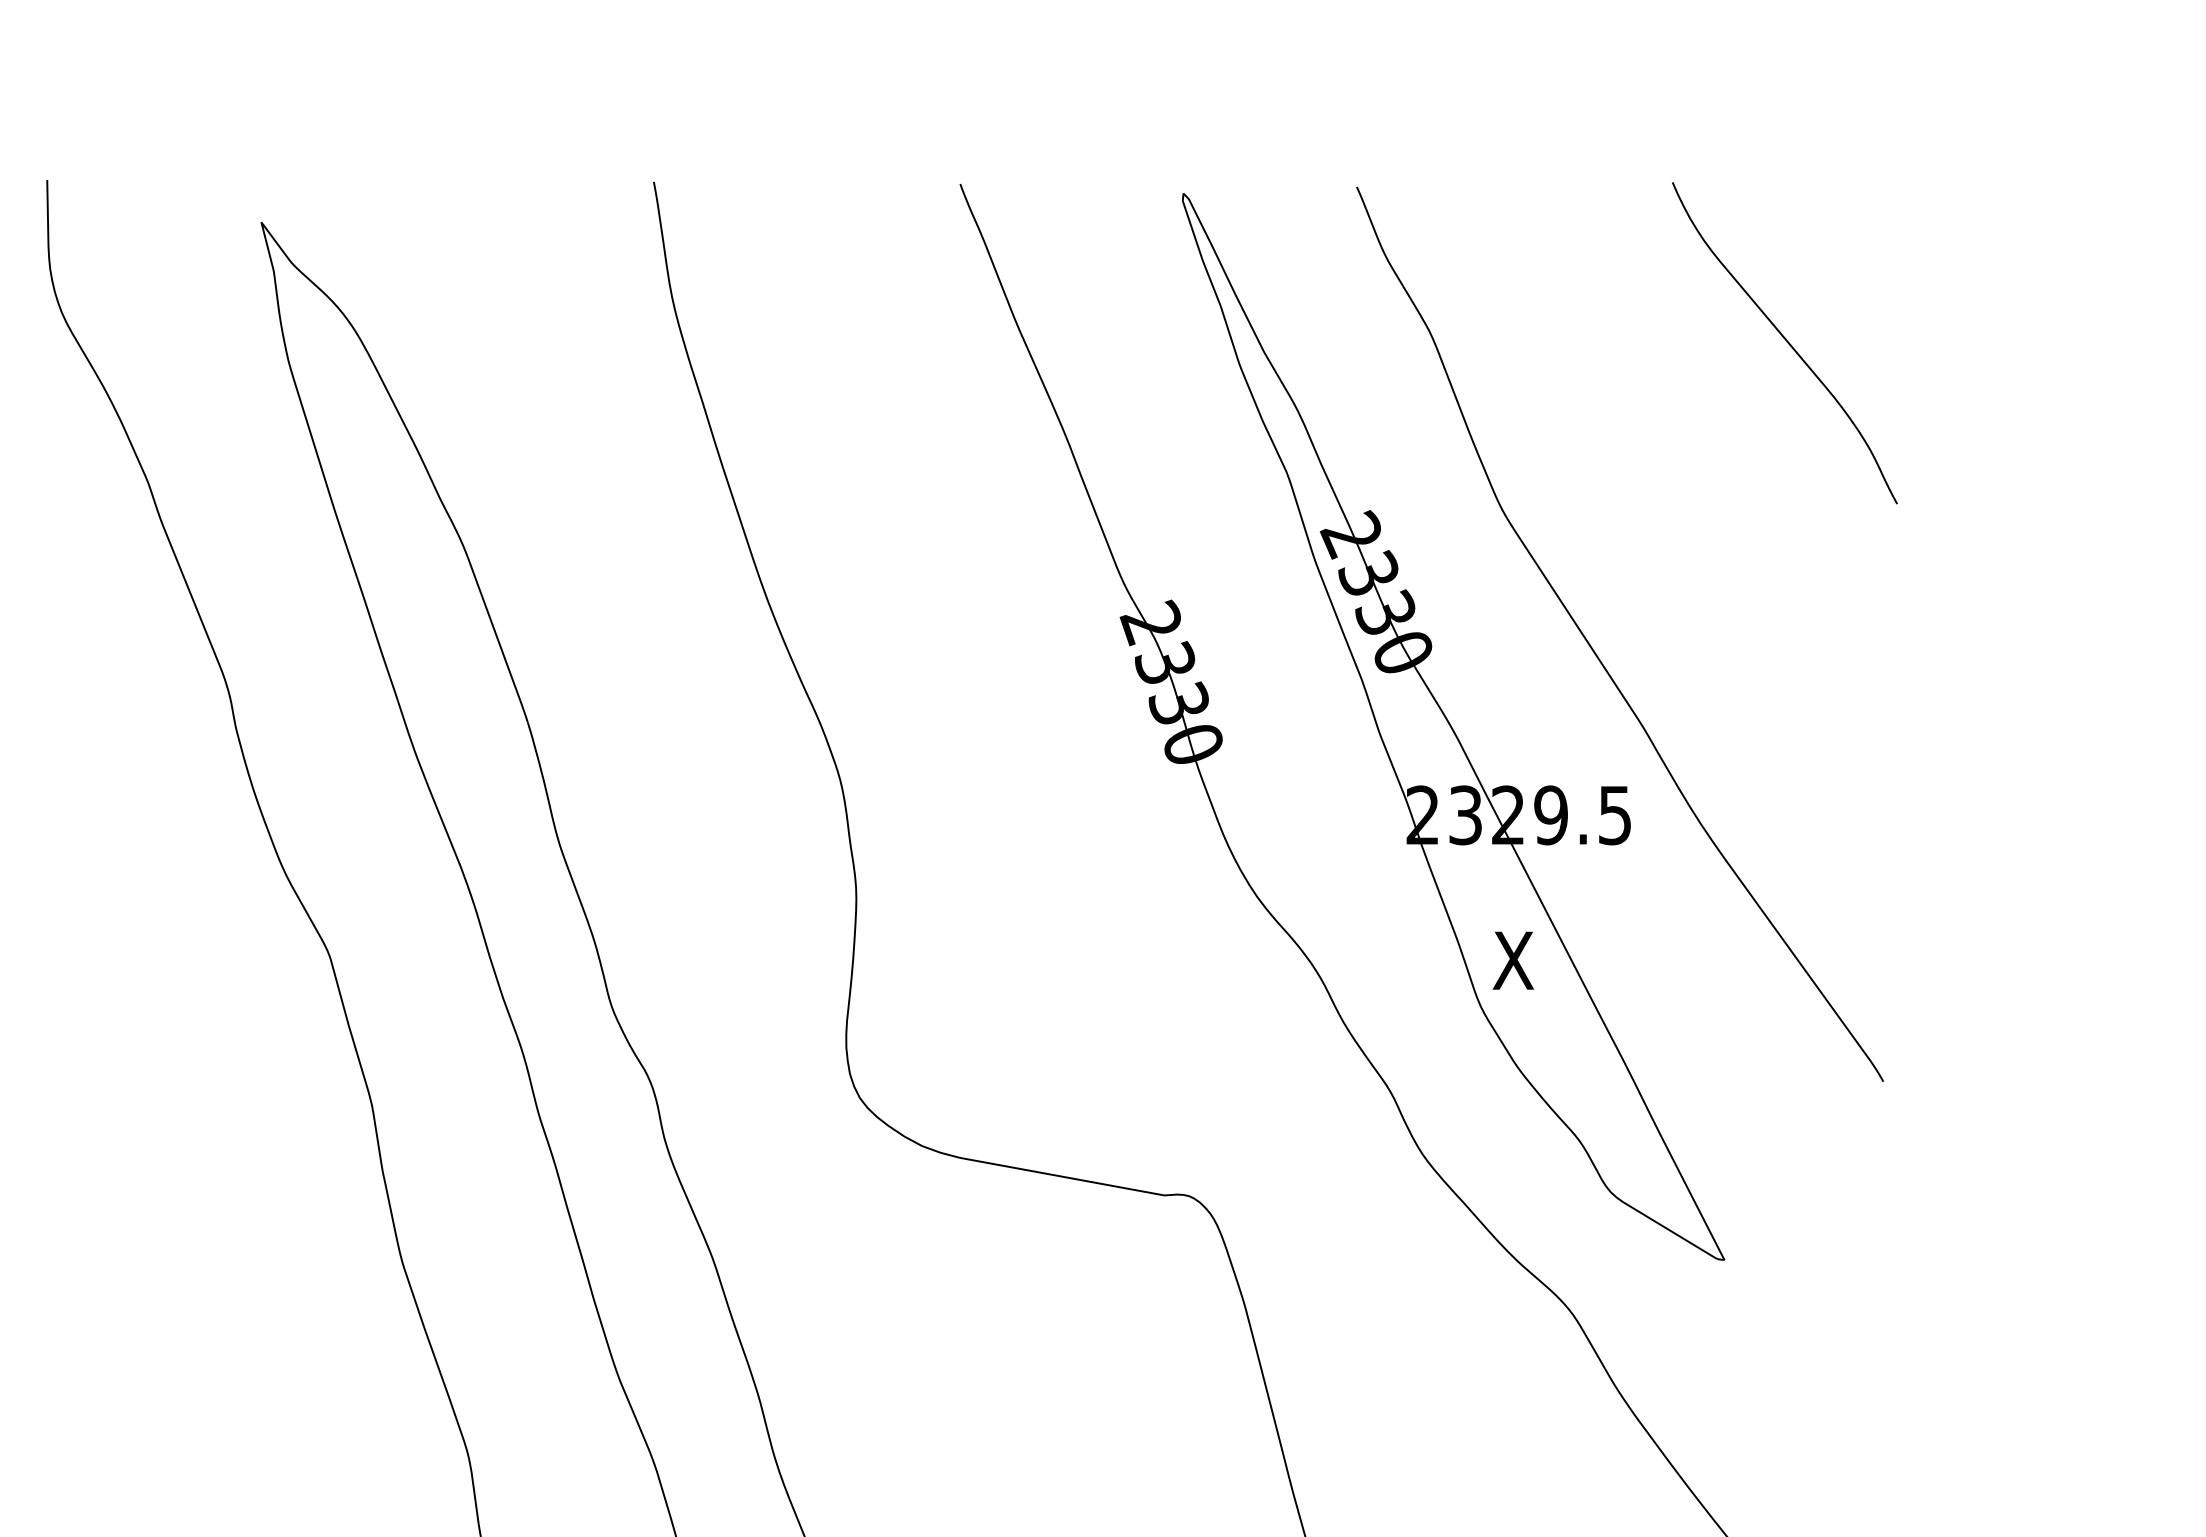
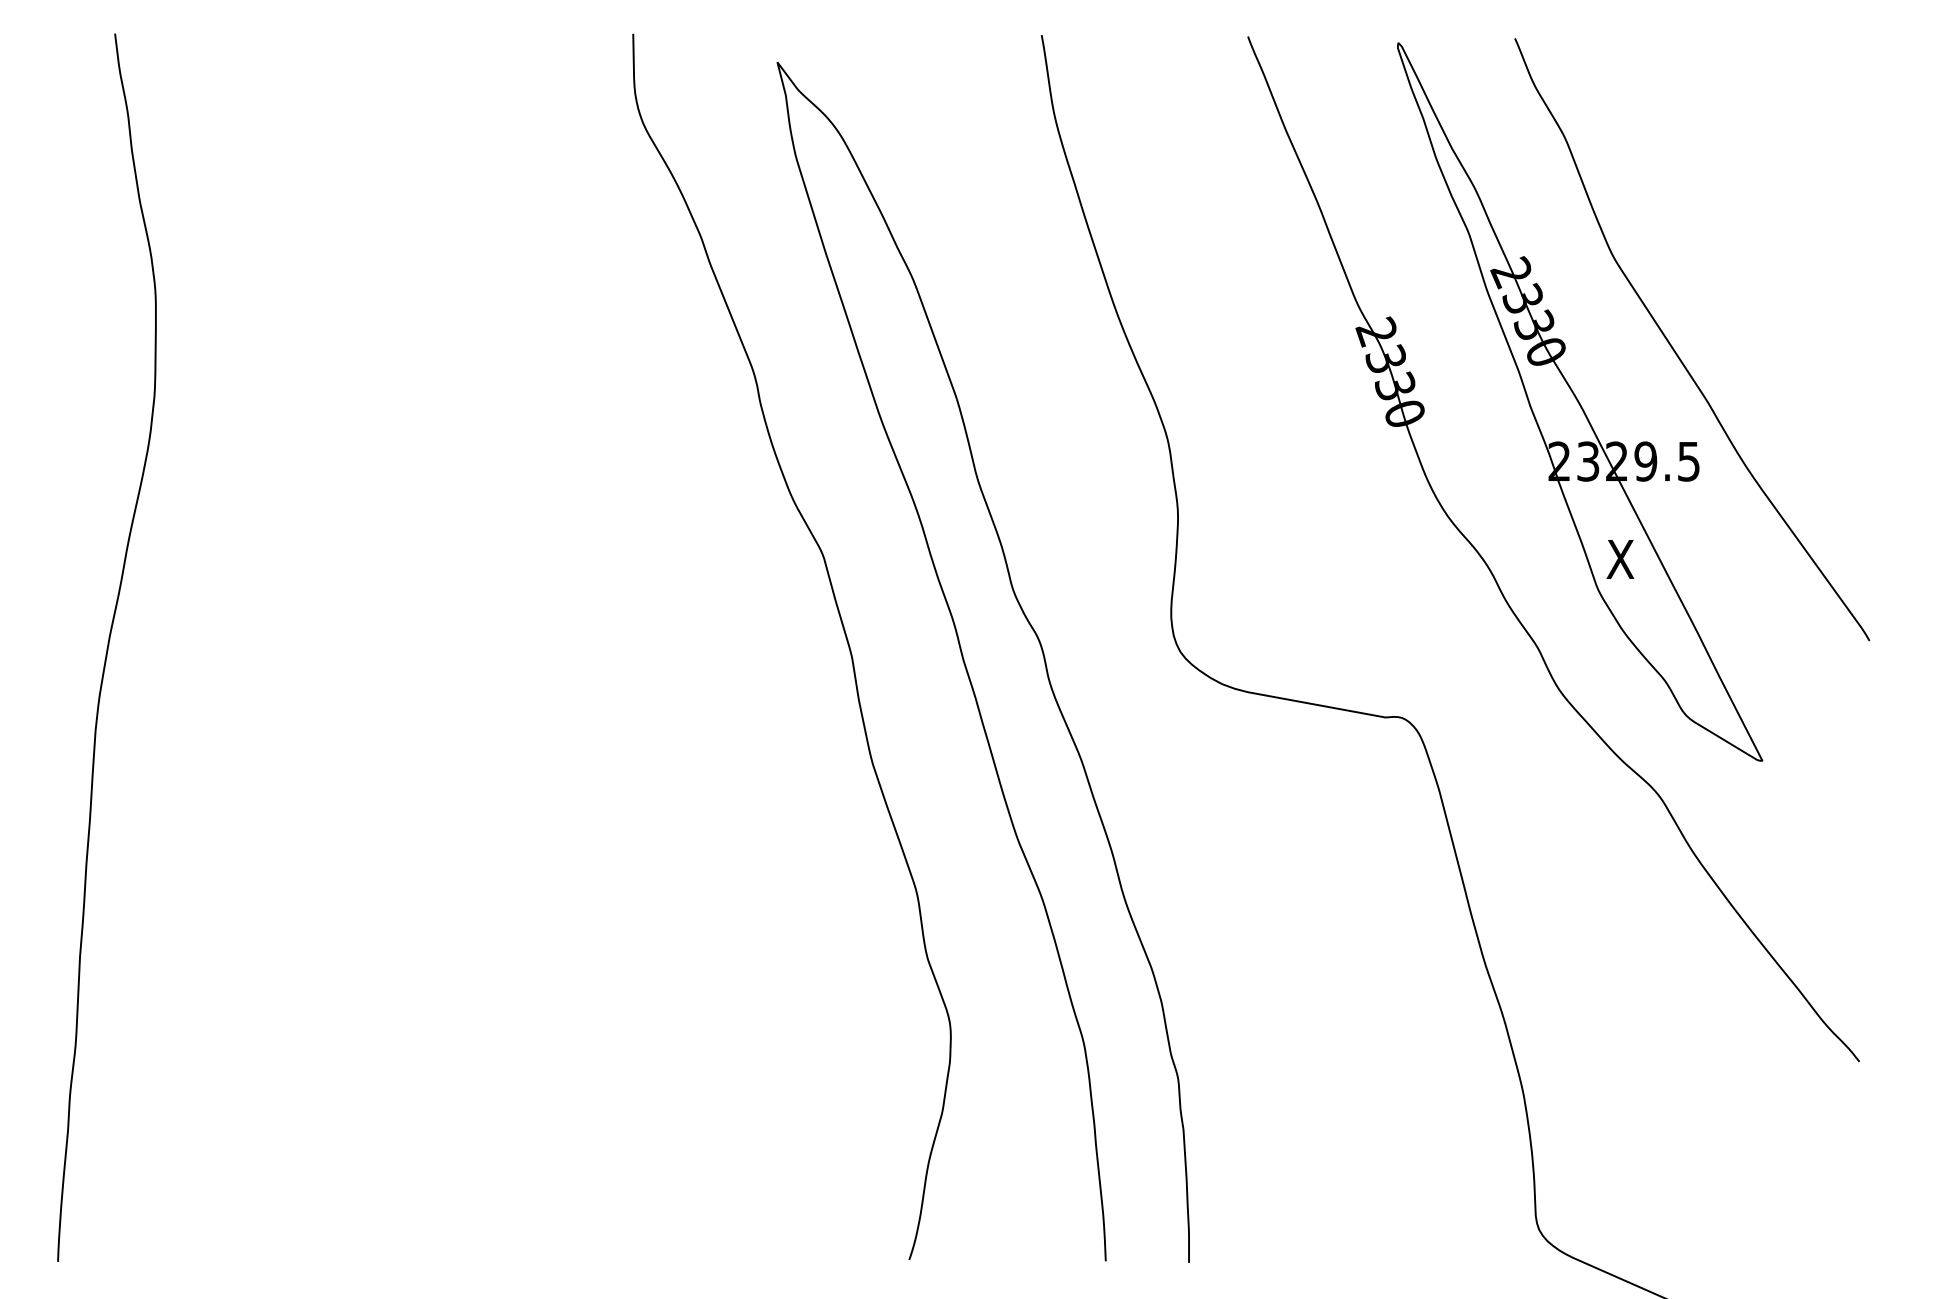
curve: (1785, 341) -> (1803, 142), removed

